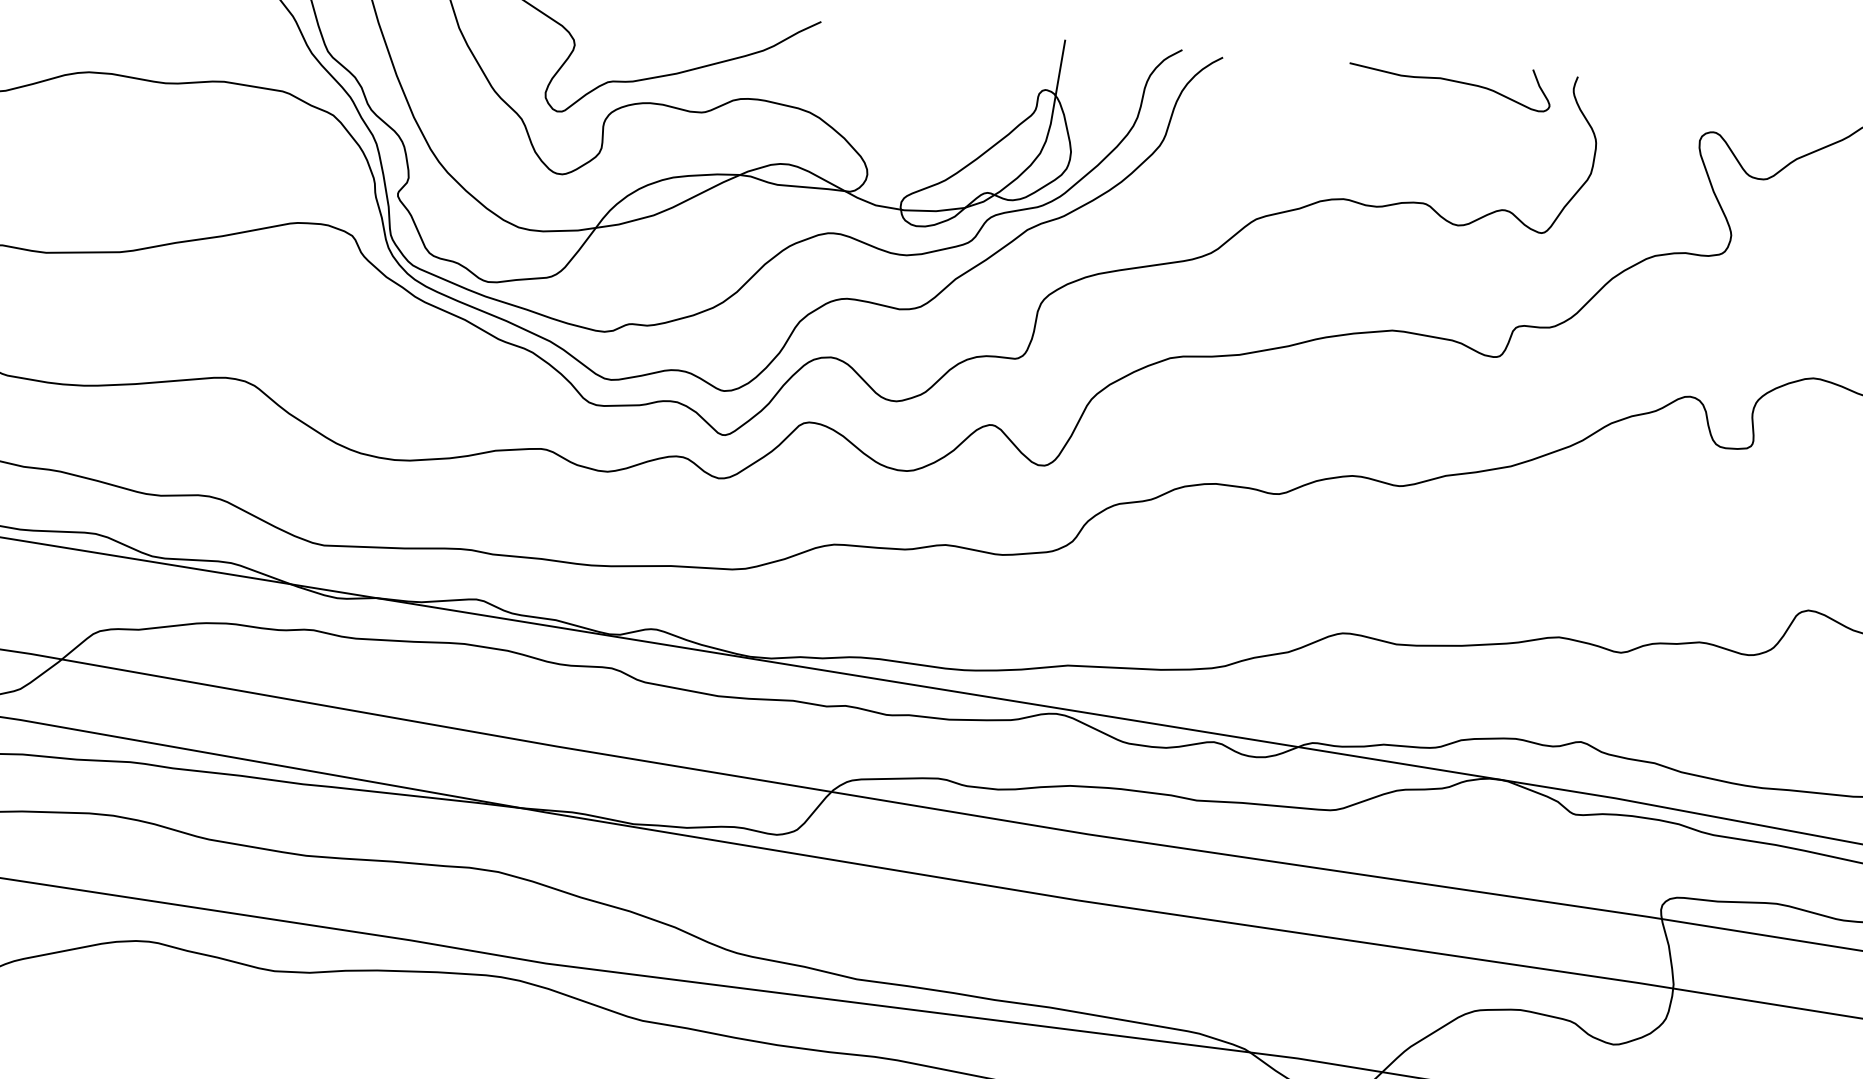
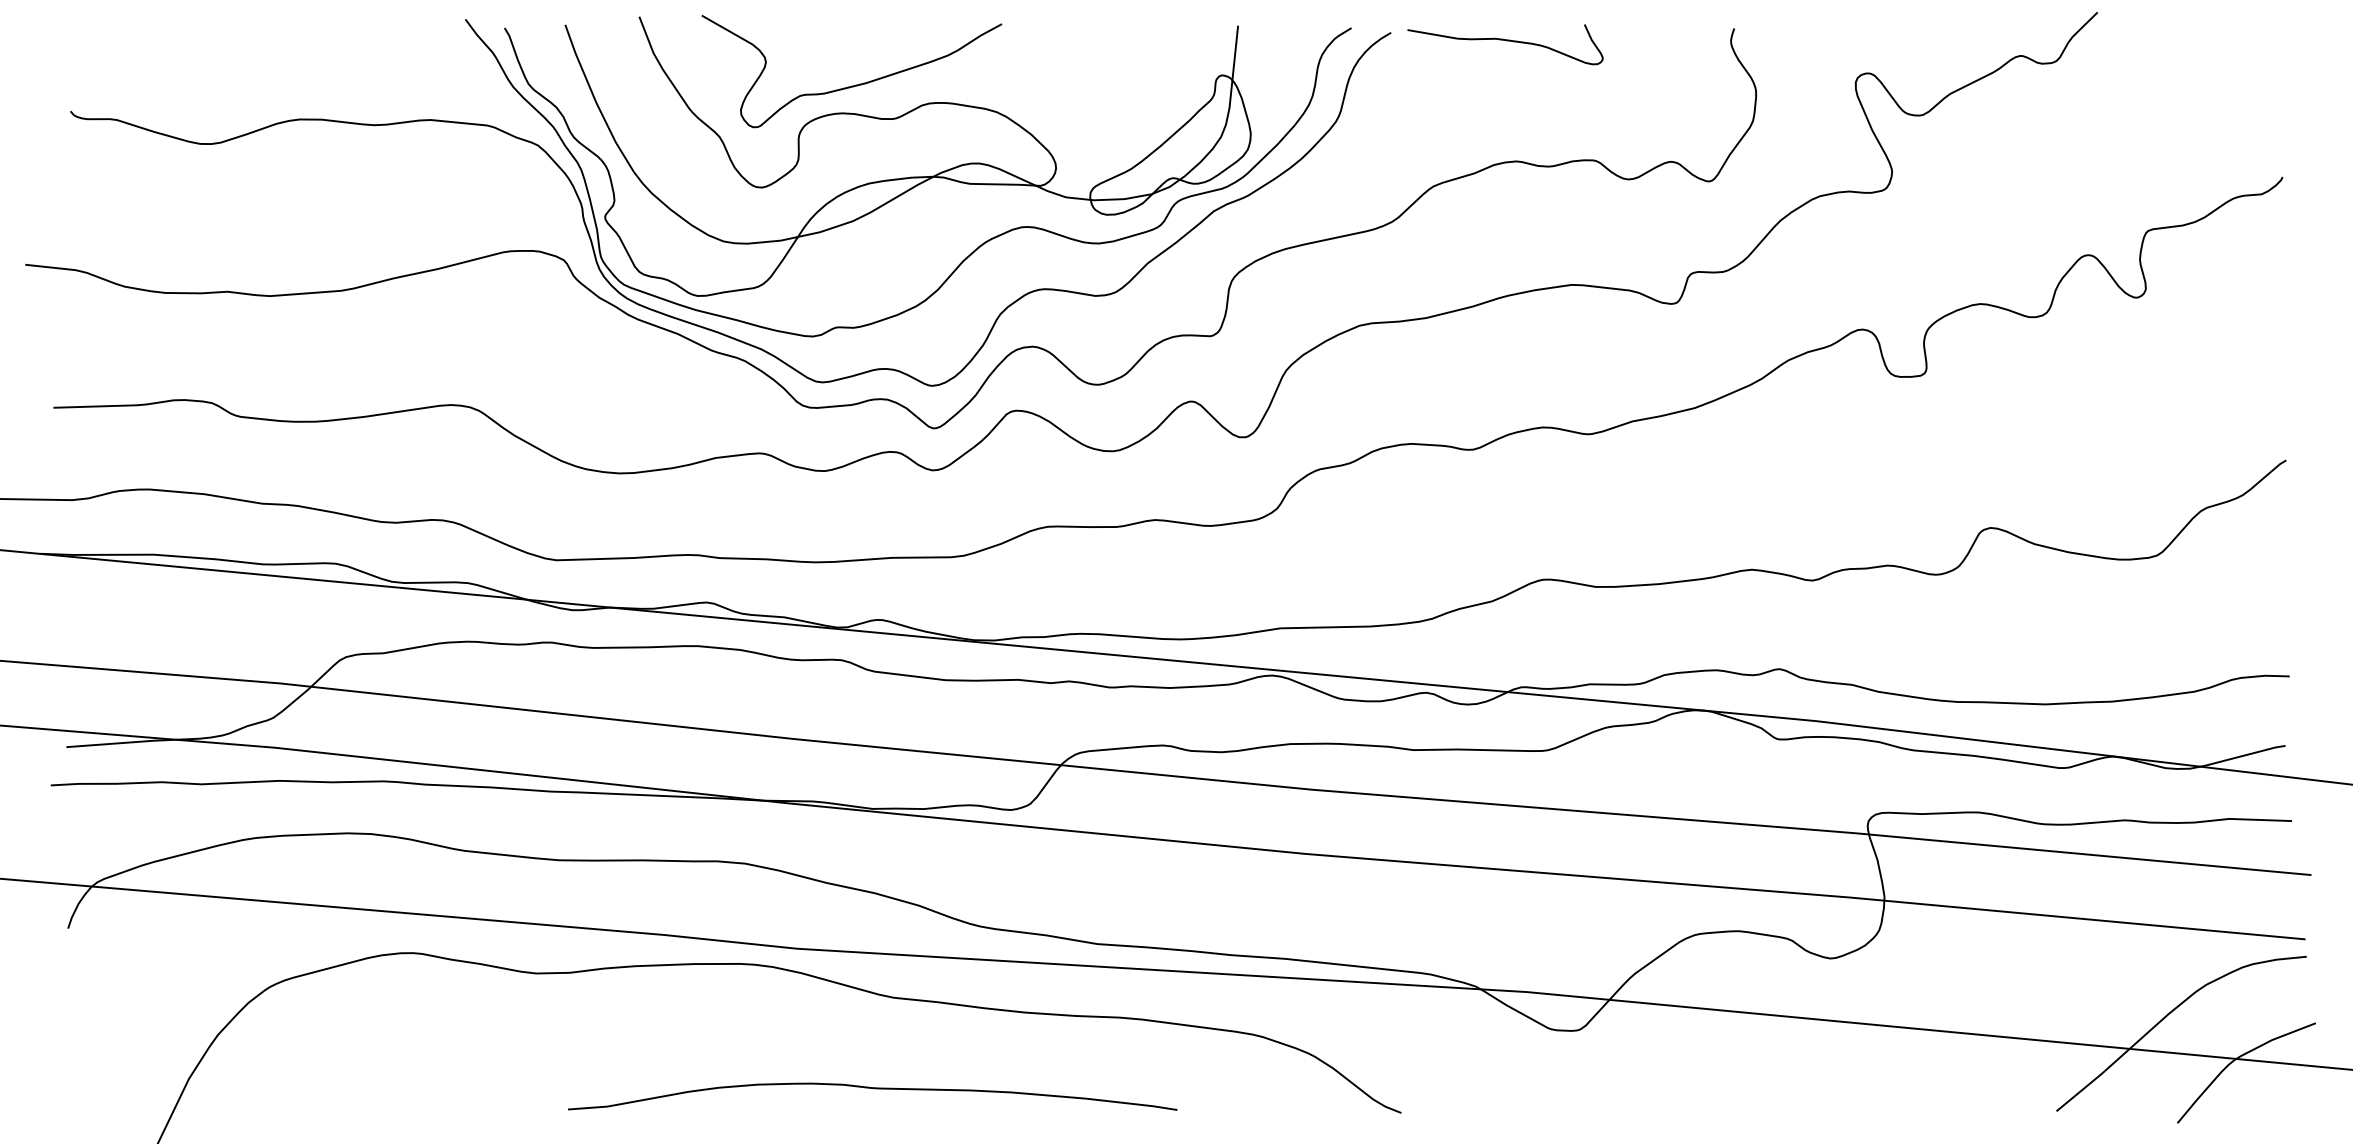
curve: (1451, 81) -> (1506, 41), moved

